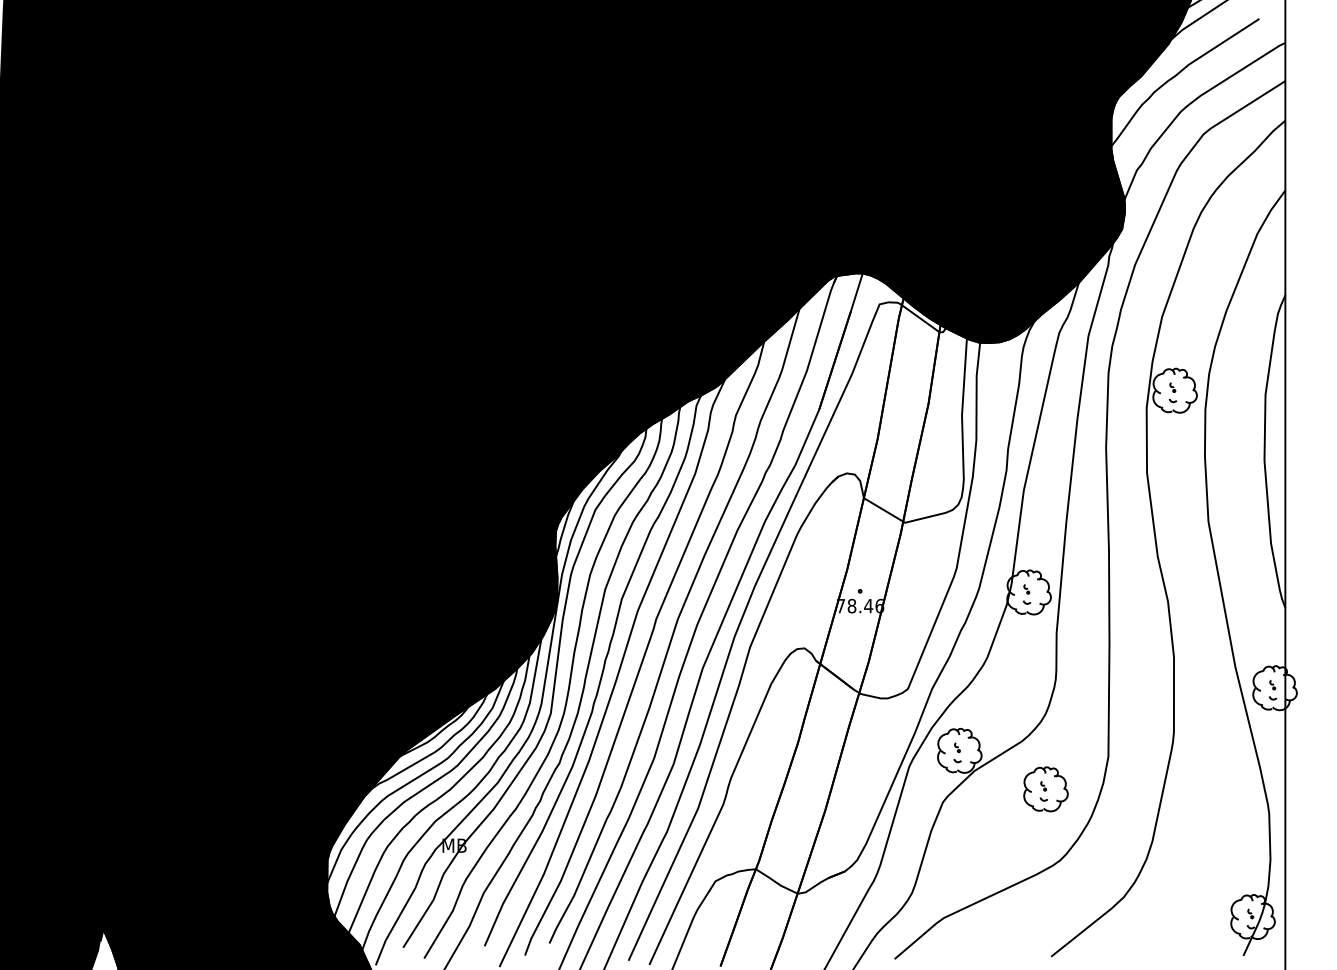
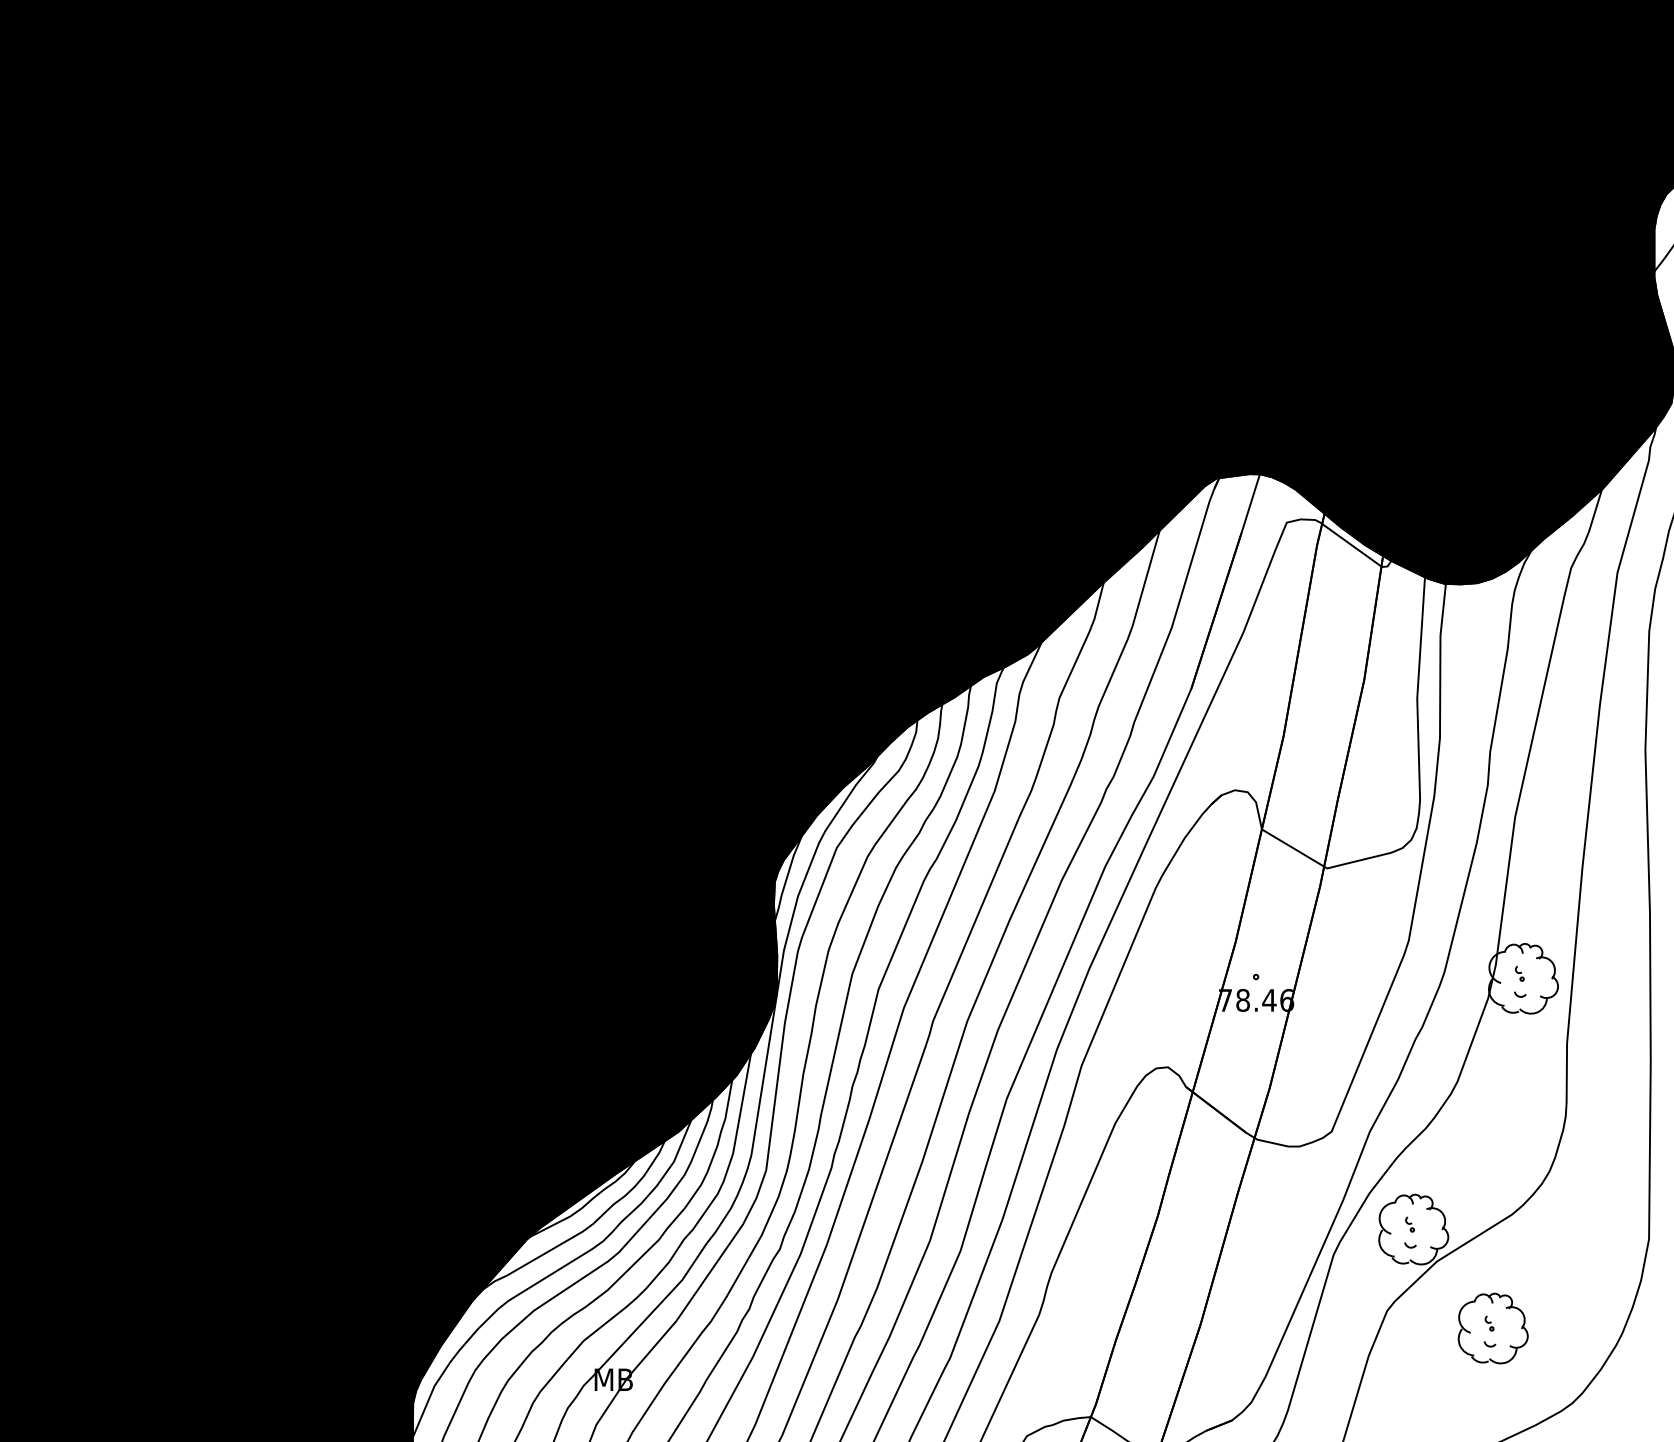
part: (1045, 789) -> (1492, 1328), moved

